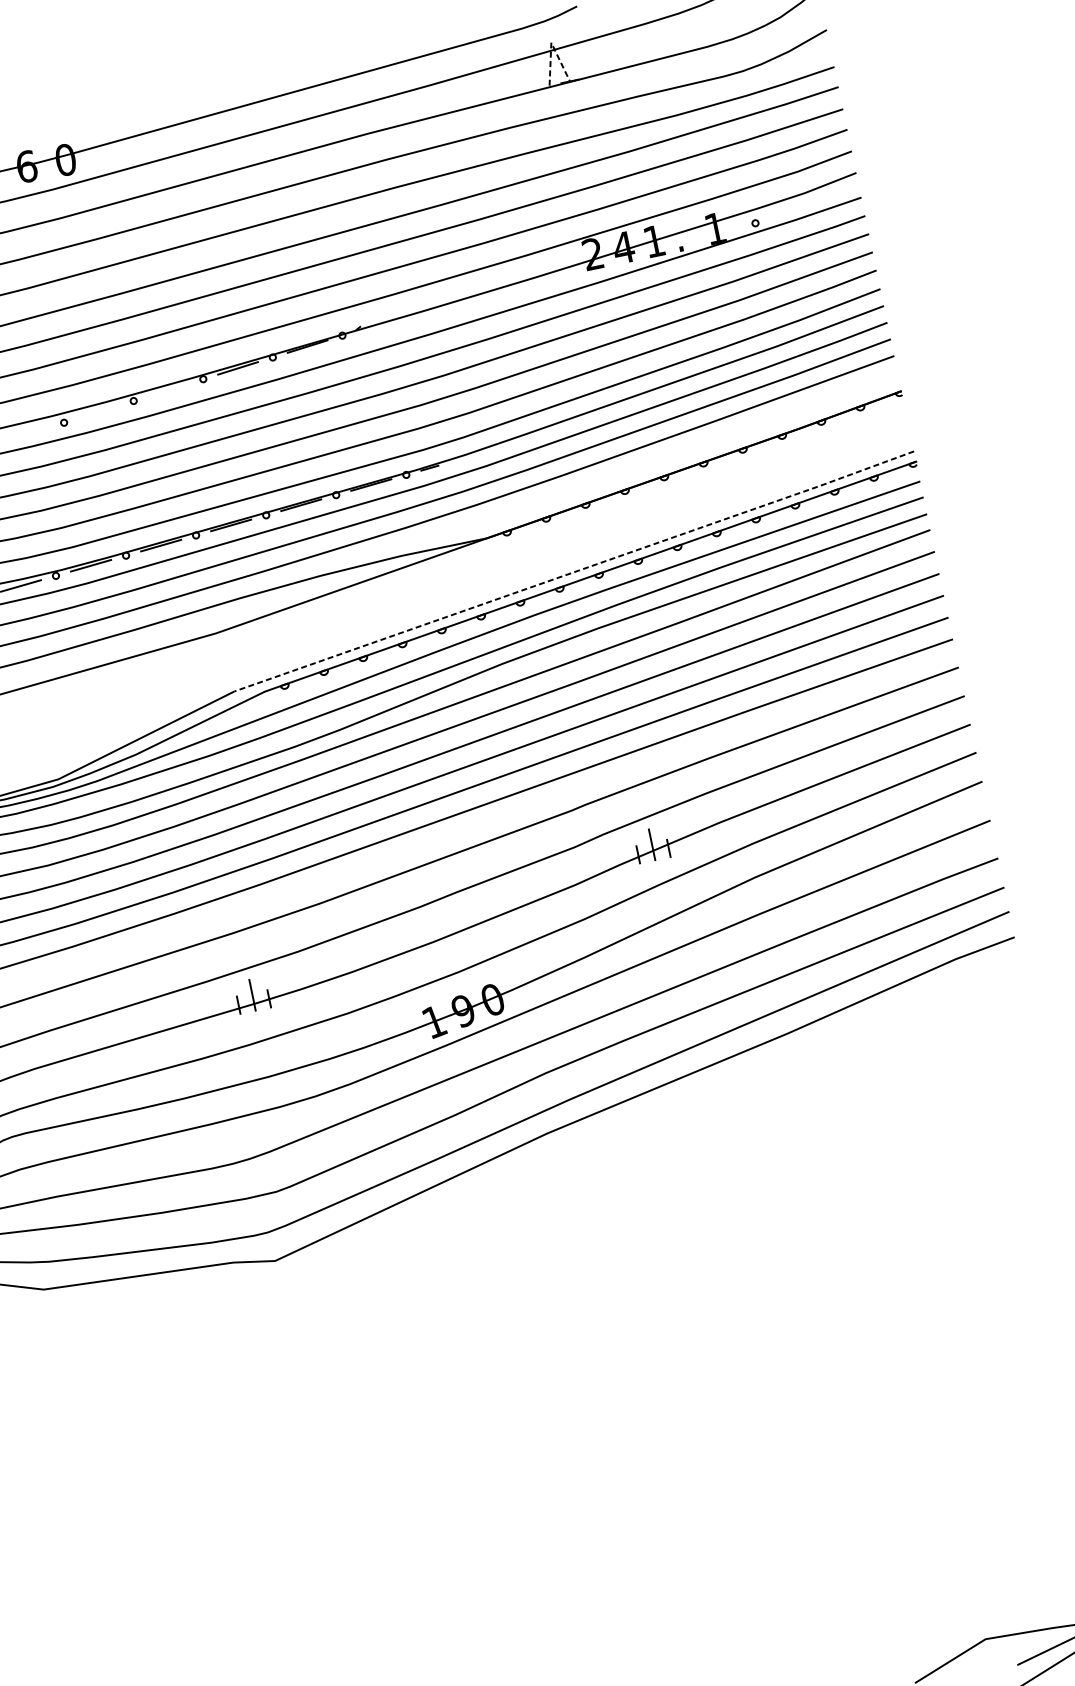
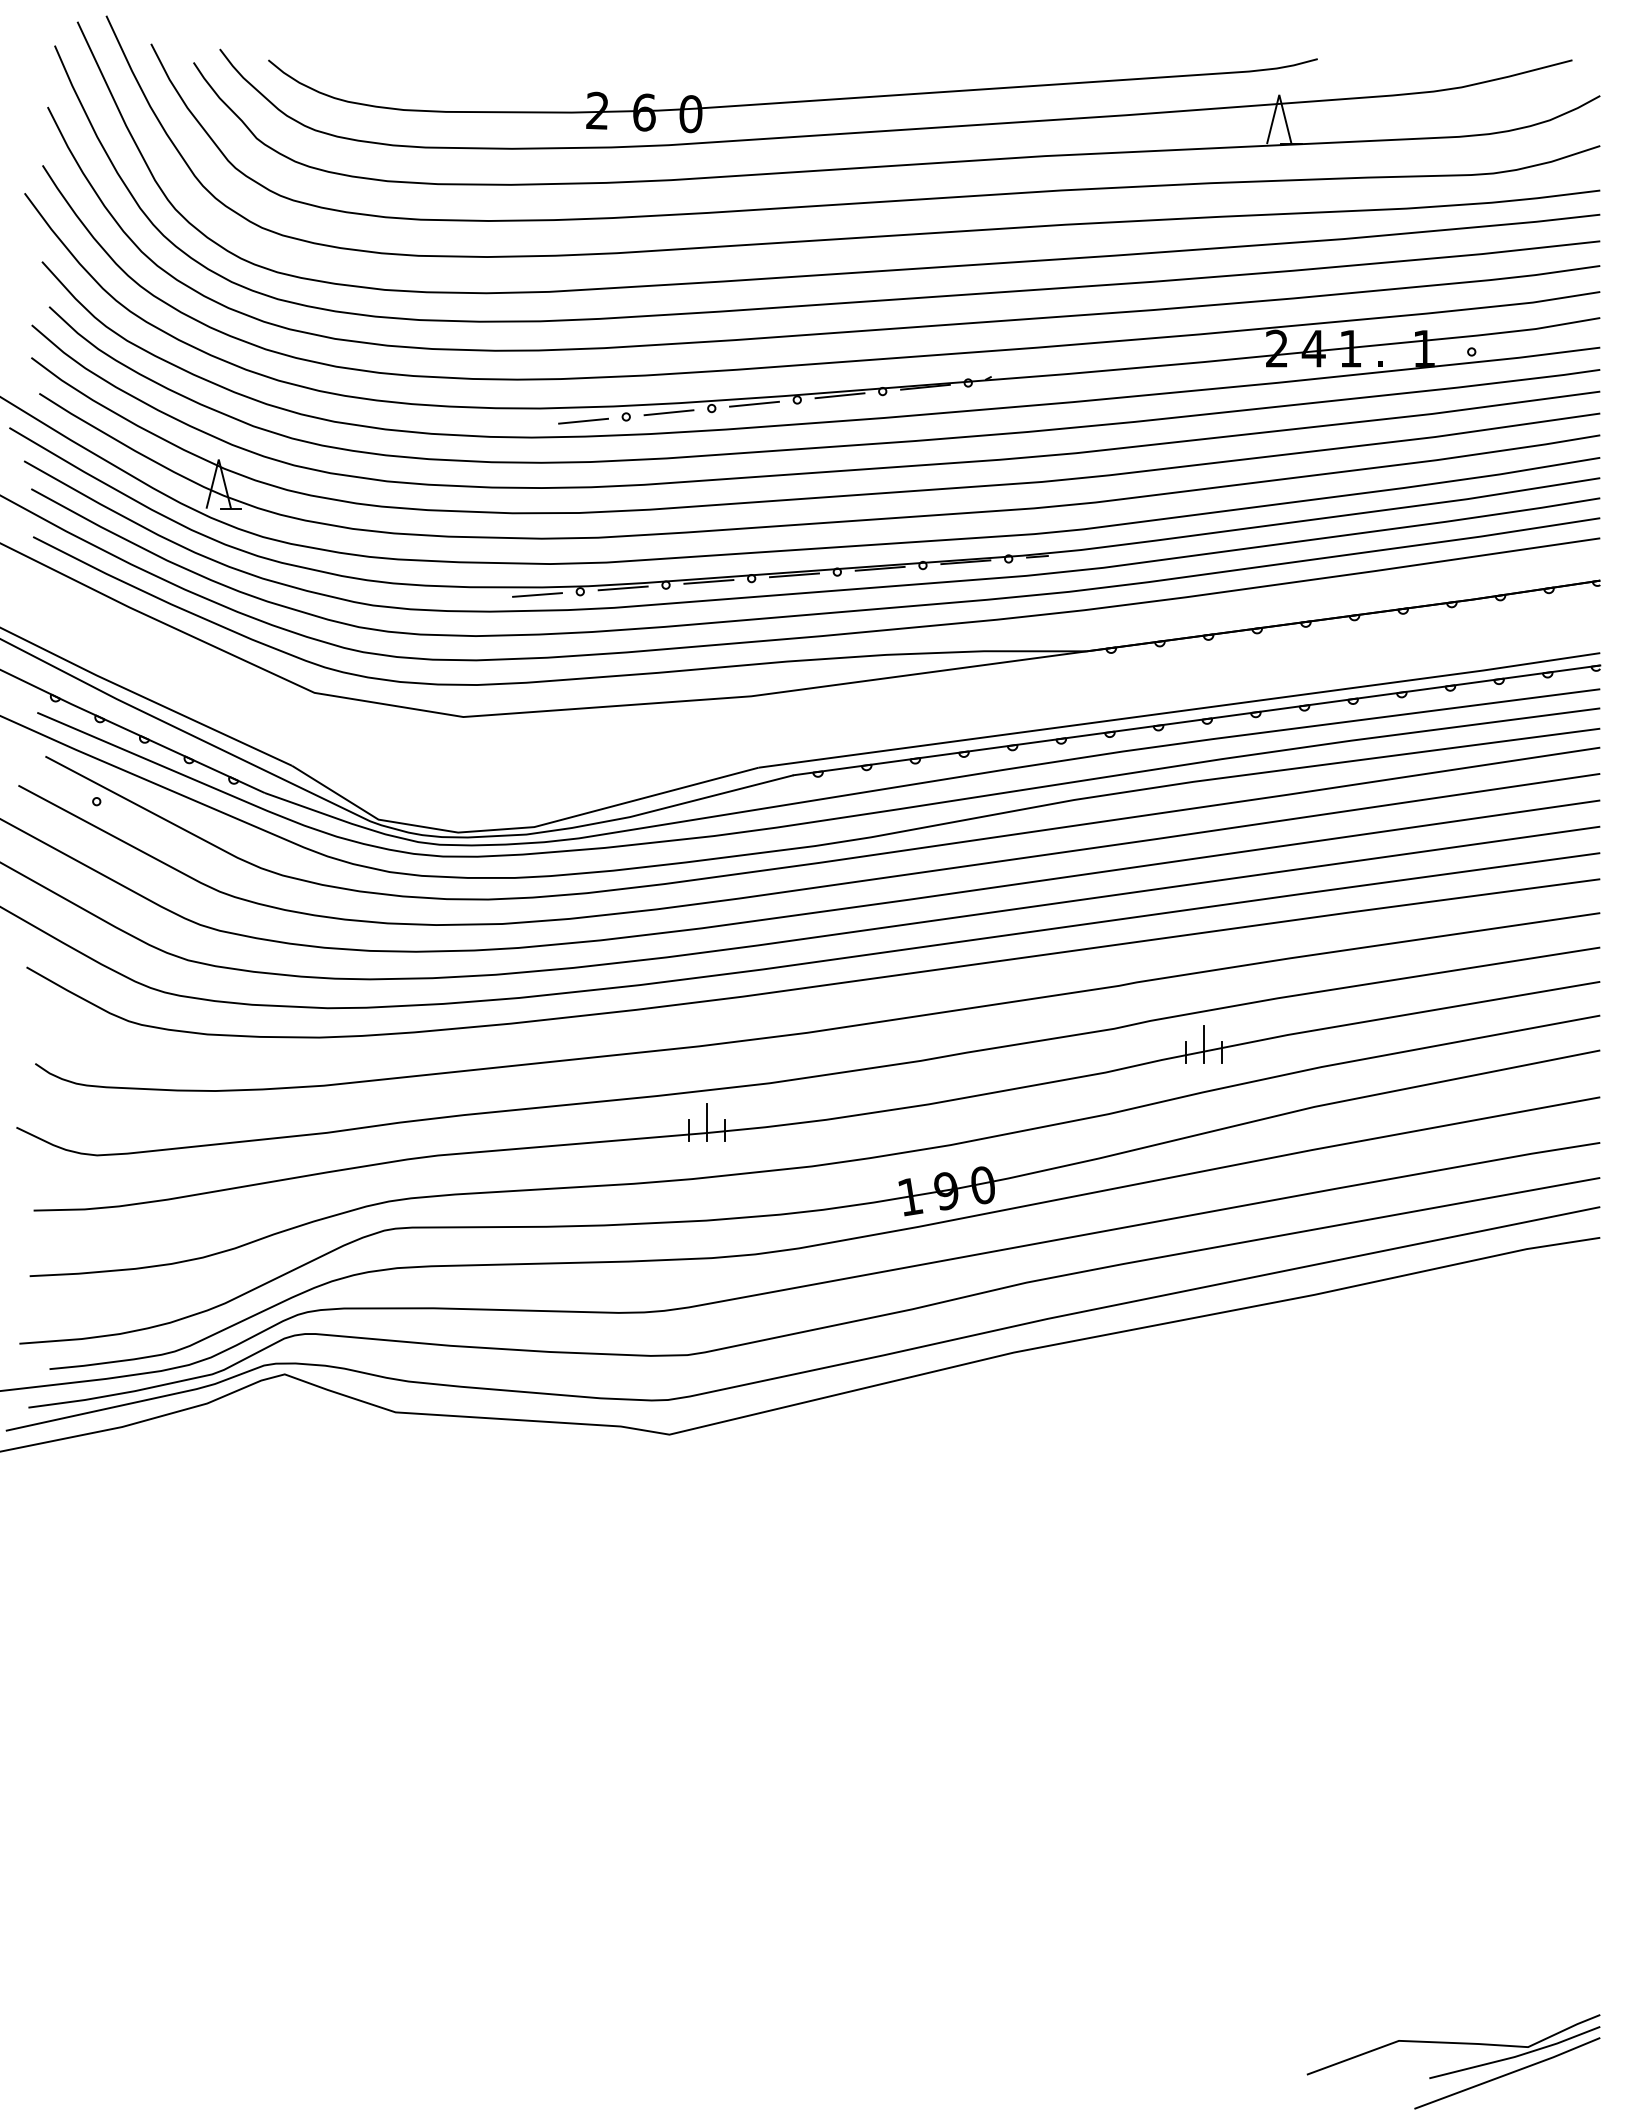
line: (551, 42) -> (1279, 94), dashed -> solid
line: (168, 389) -> (754, 403), added
line: (98, 411) -> (668, 412), added
line: (29, 433) -> (583, 420), added
line: (575, 572) -> (1180, 711), dashed -> solid

